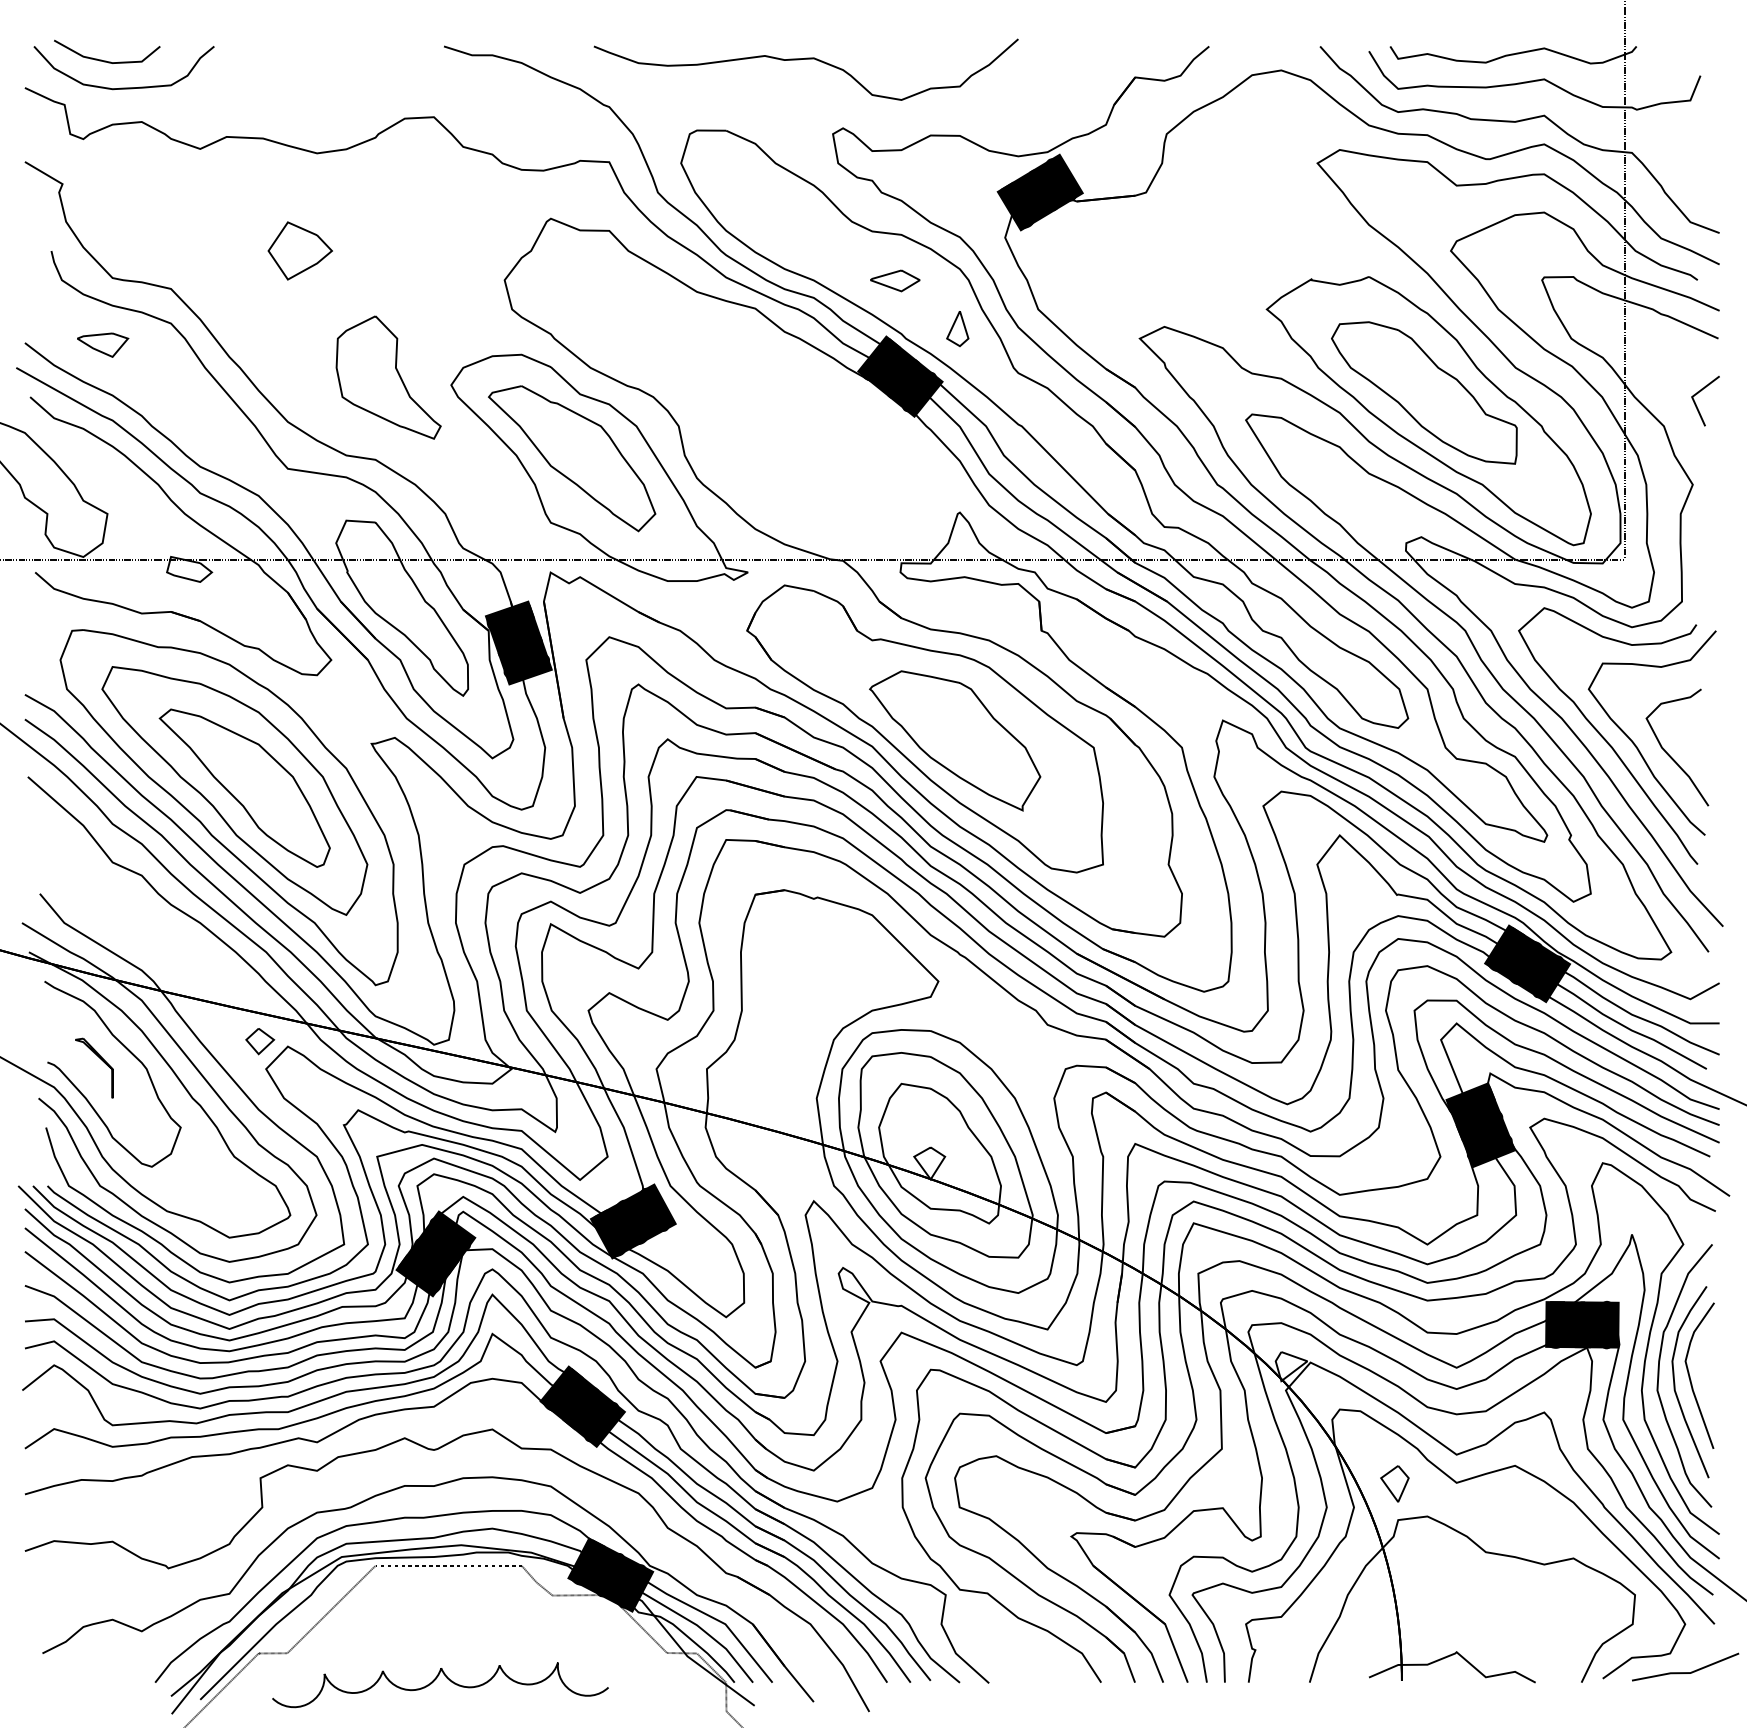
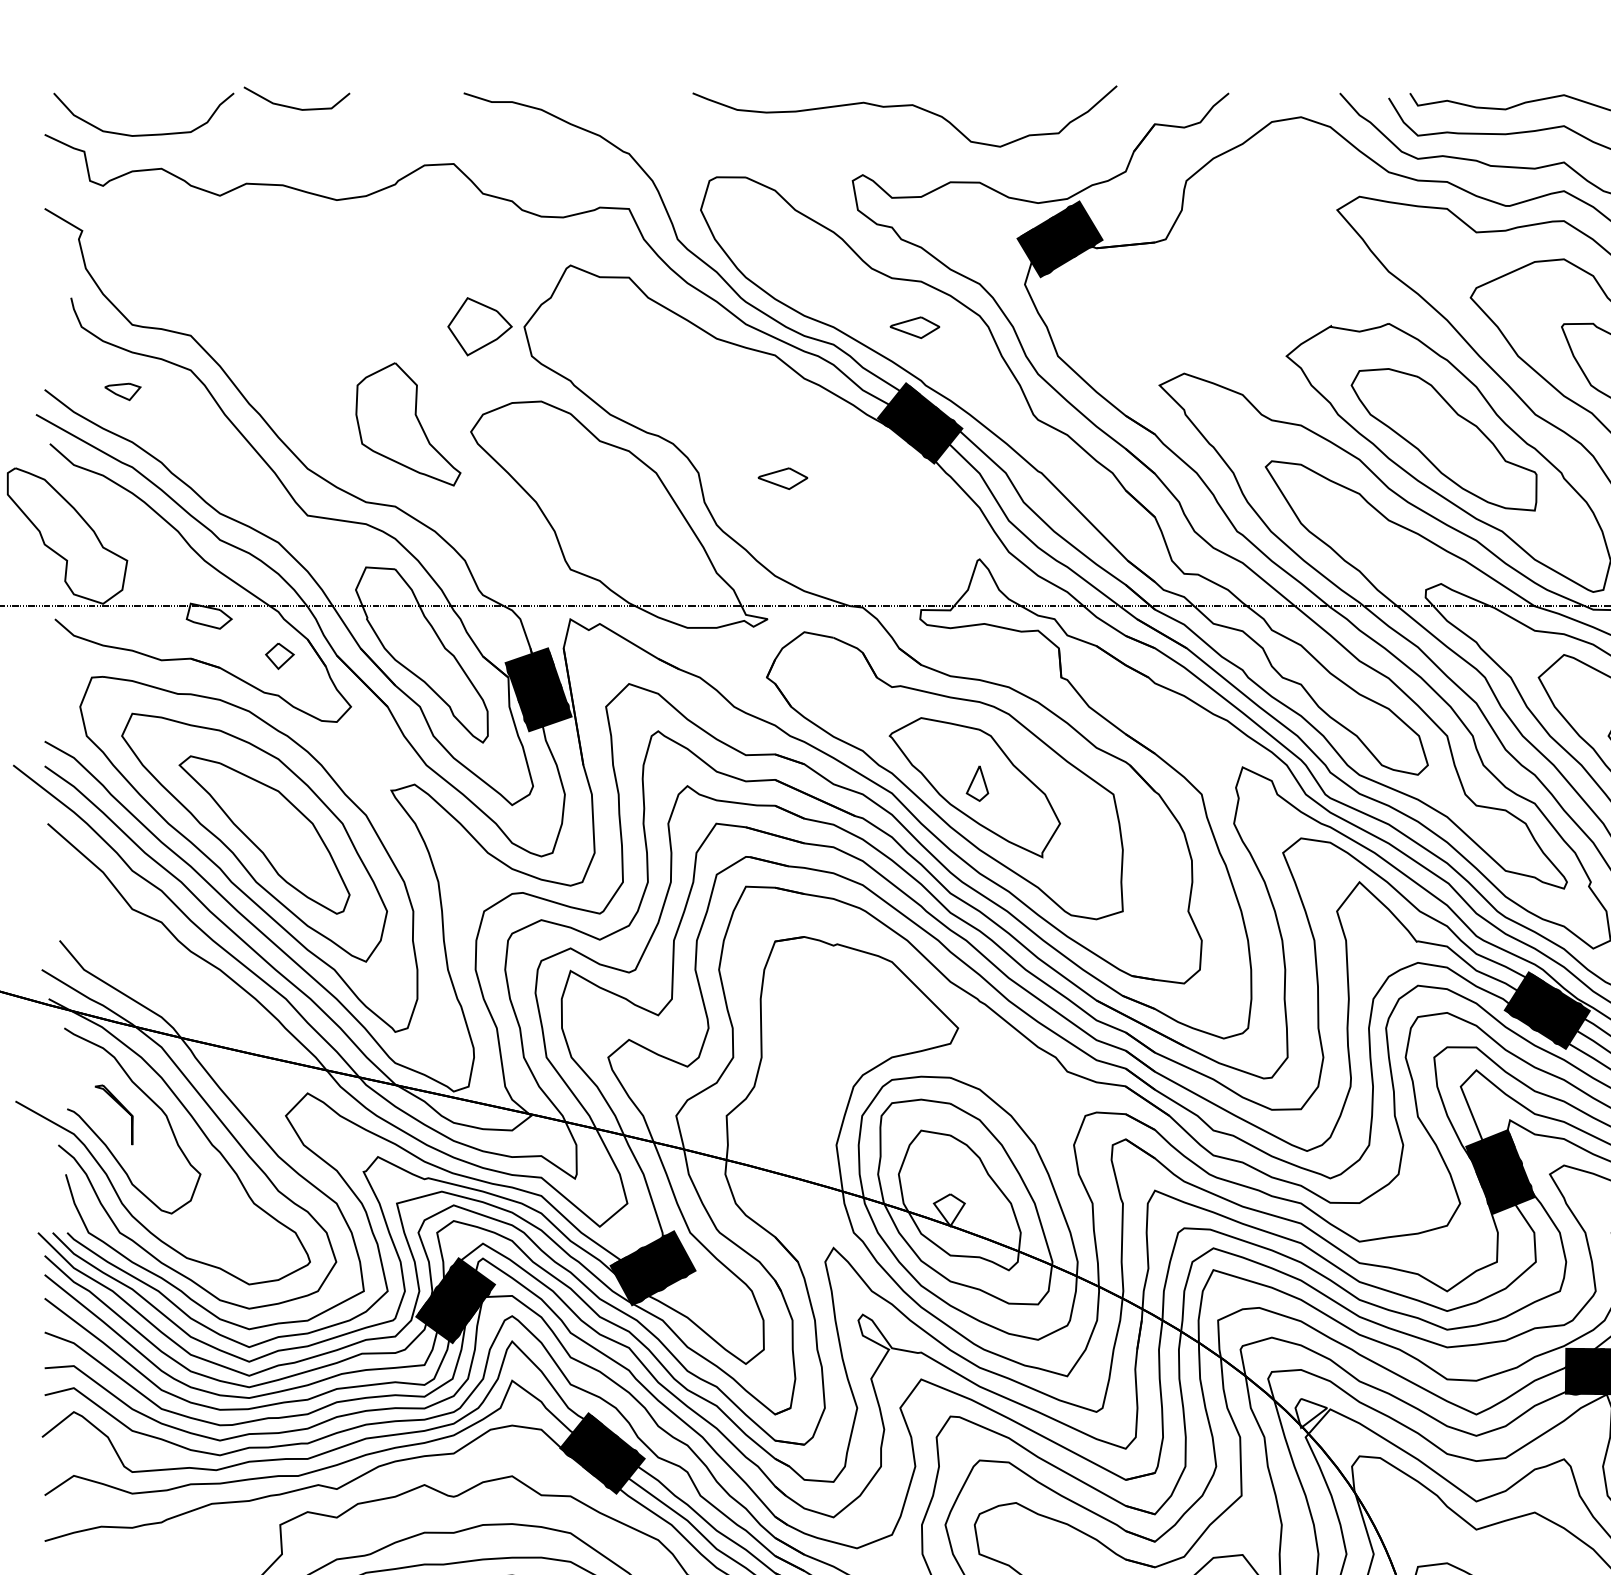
curve: (805, 59) -> (904, 106), moved
line: (106, 60) -> (296, 107), moved
part: (299, 250) -> (479, 326), moved
part: (957, 329) -> (977, 784), moved
part: (103, 344) -> (123, 391), size x0.7
part: (763, 431) -> (783, 478), added
part: (572, 458) -> (592, 505), removed
part: (260, 1041) -> (280, 656), moved
part: (1394, 1483) -> (1414, 1530), removed

